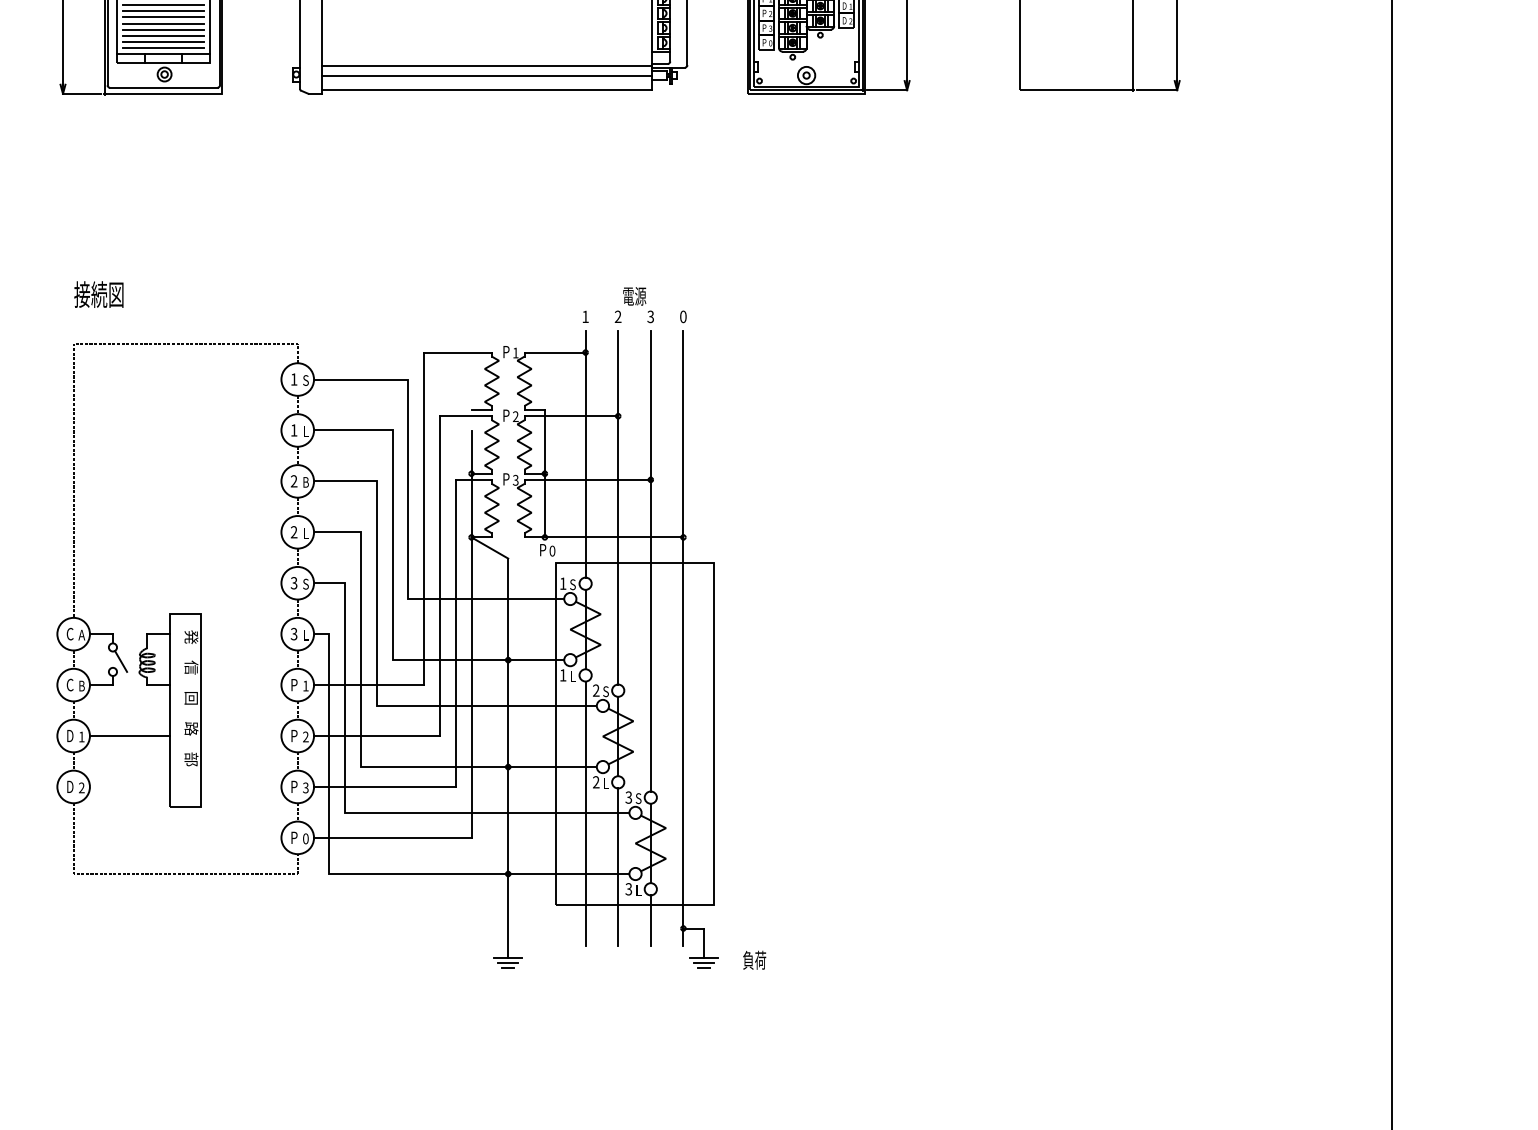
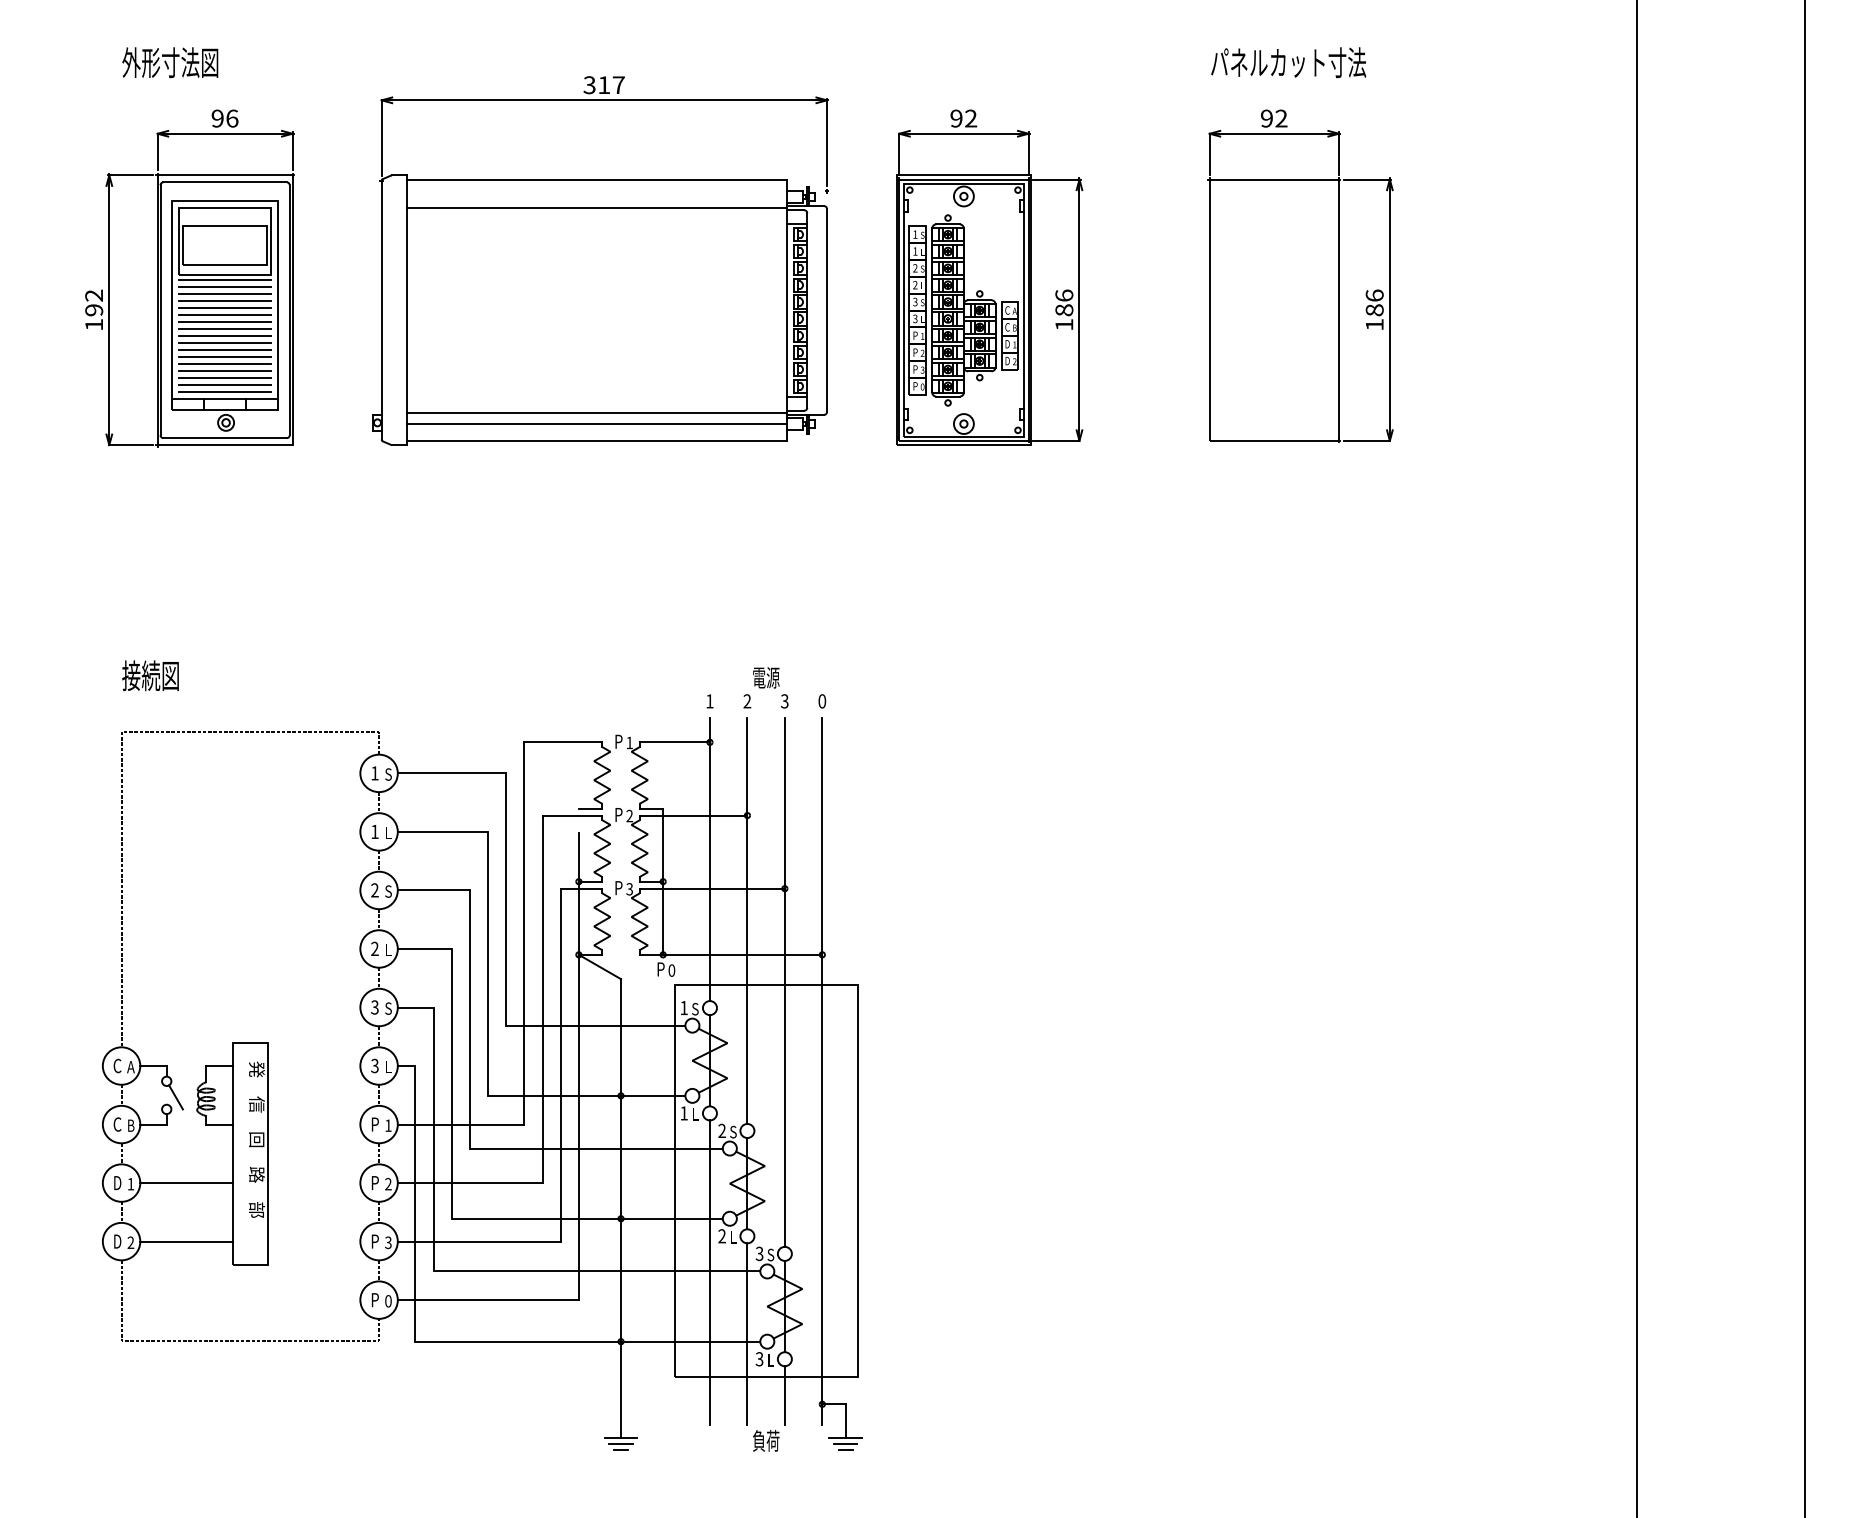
text: (305, 482) -> (388, 891), B -> S
line: (130, 786) -> (186, 1241), added
text: (754, 959) -> (766, 1440), moved

